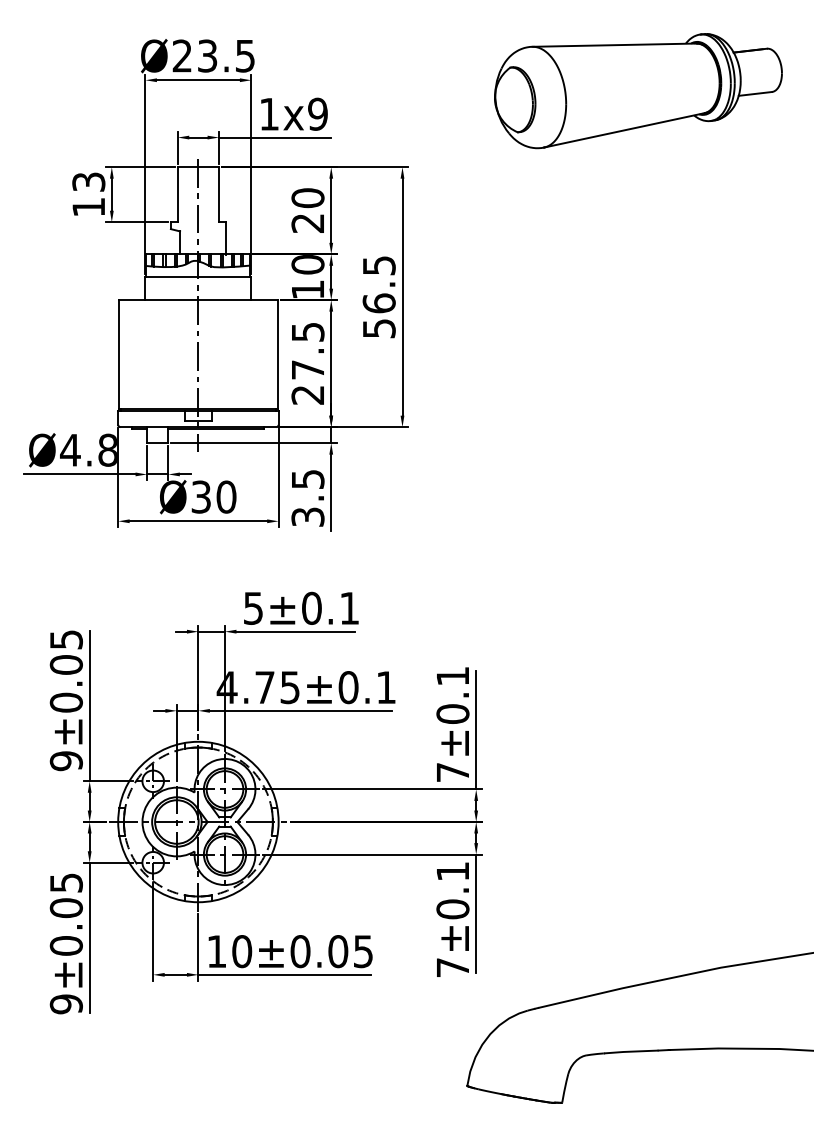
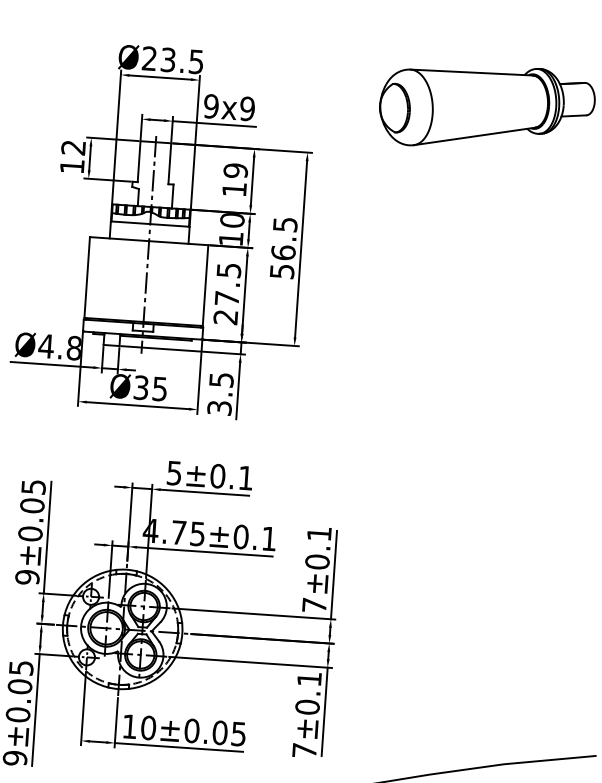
text: (269, 113) -> (211, 105), 1x9 -> 9x9
text: (88, 181) -> (73, 147), 13 -> 12
text: (307, 210) -> (234, 179), 20 -> 19
text: (226, 496) -> (160, 388), Ø30 -> Ø35

